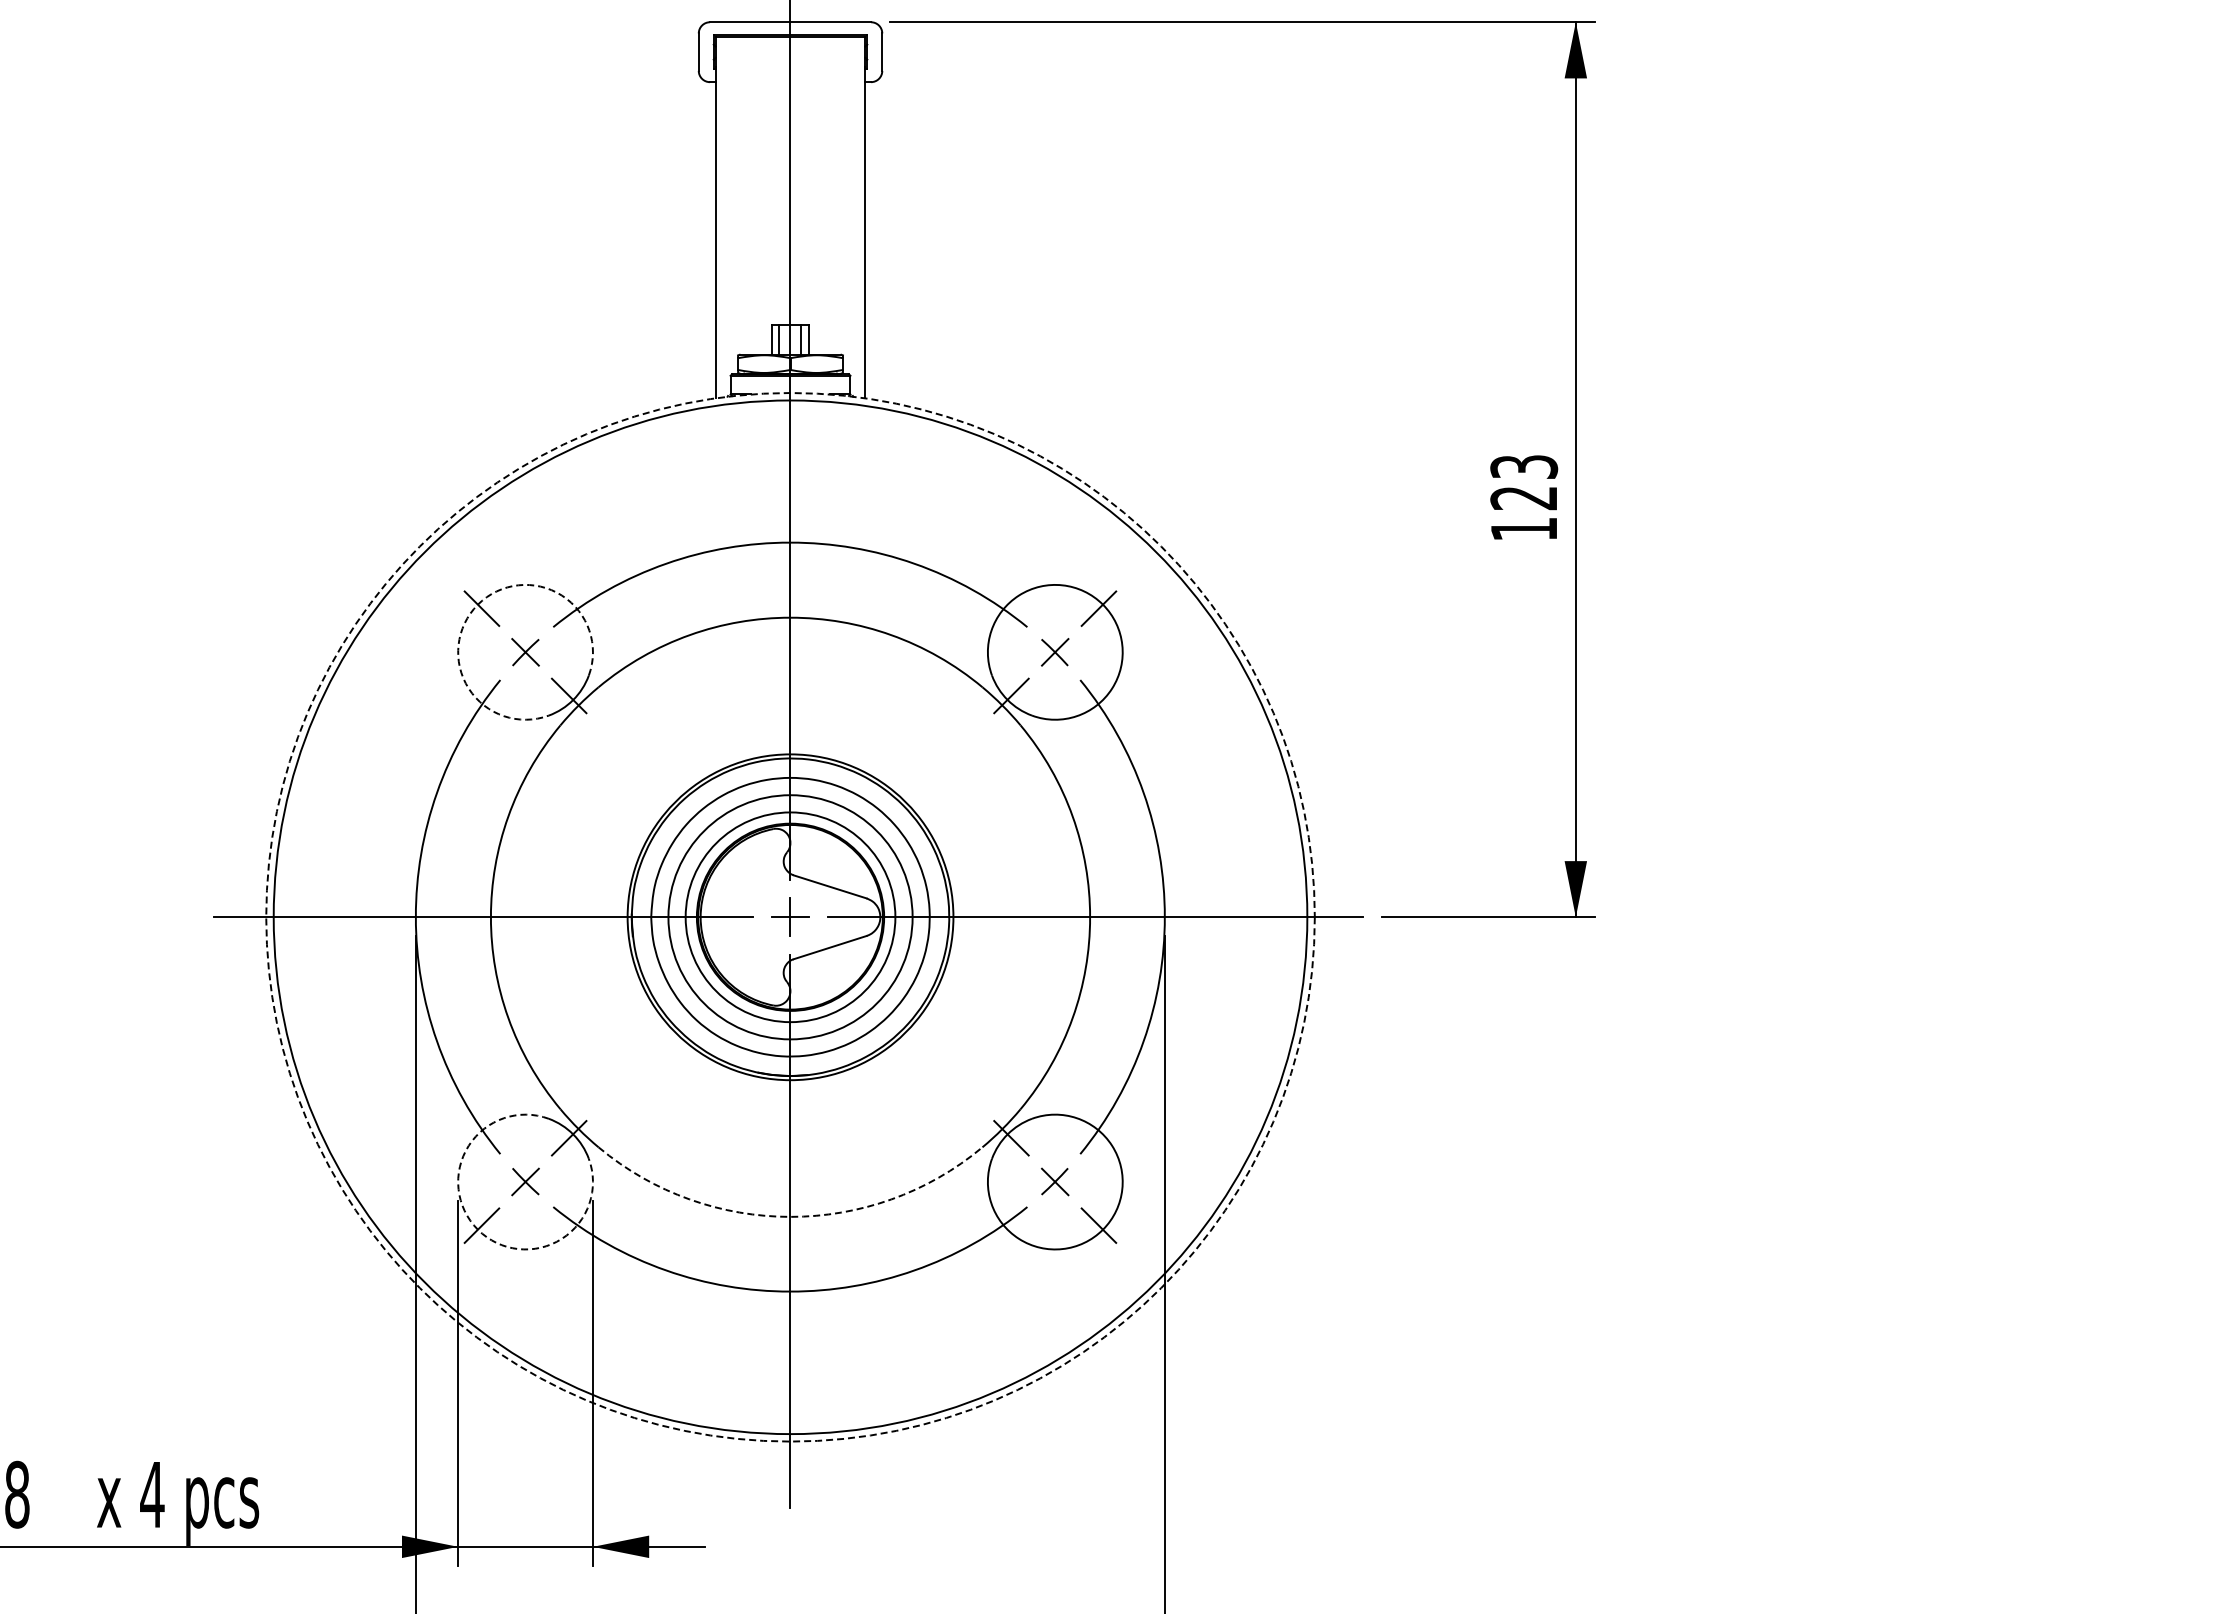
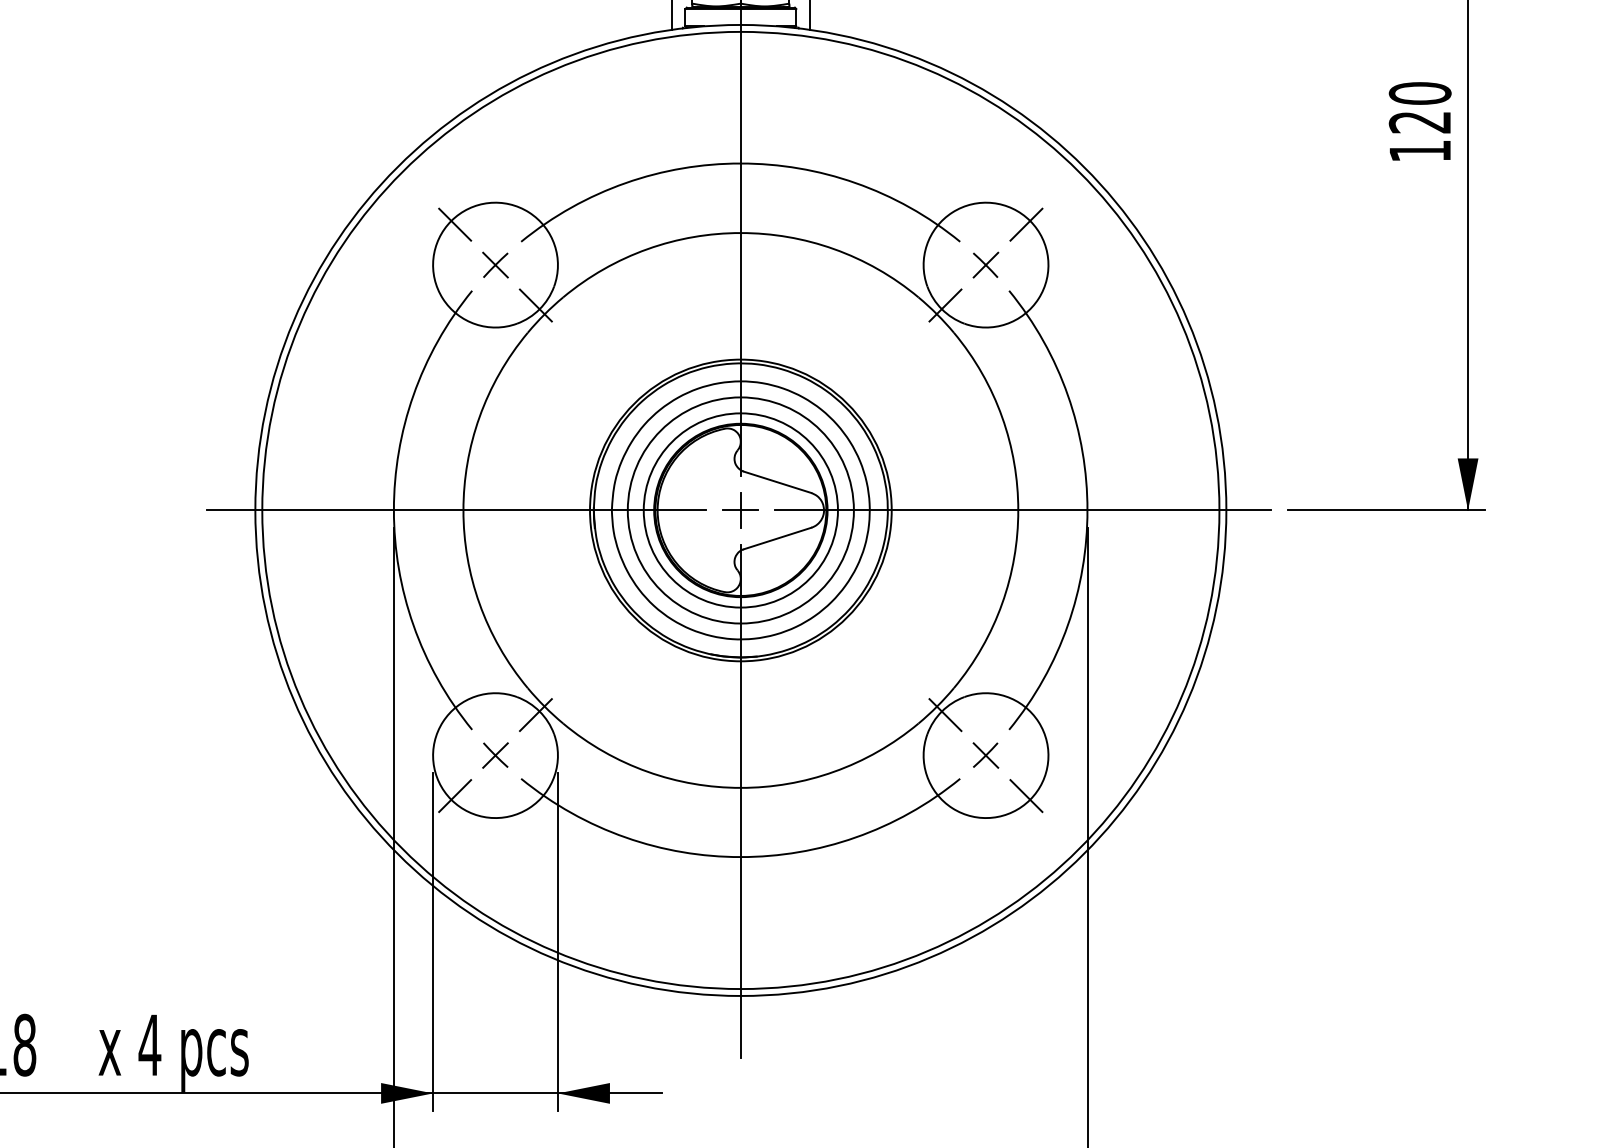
text: (1524, 466) -> (1420, 93), 123 -> 120
arc: (477, 604) -> (450, 220), dashed -> solid
circle: (790, 917) -> (740, 510), dashed -> solid
arc: (790, 1216) -> (740, 787), dashed -> solid
arc: (477, 1229) -> (450, 799), dashed -> solid

